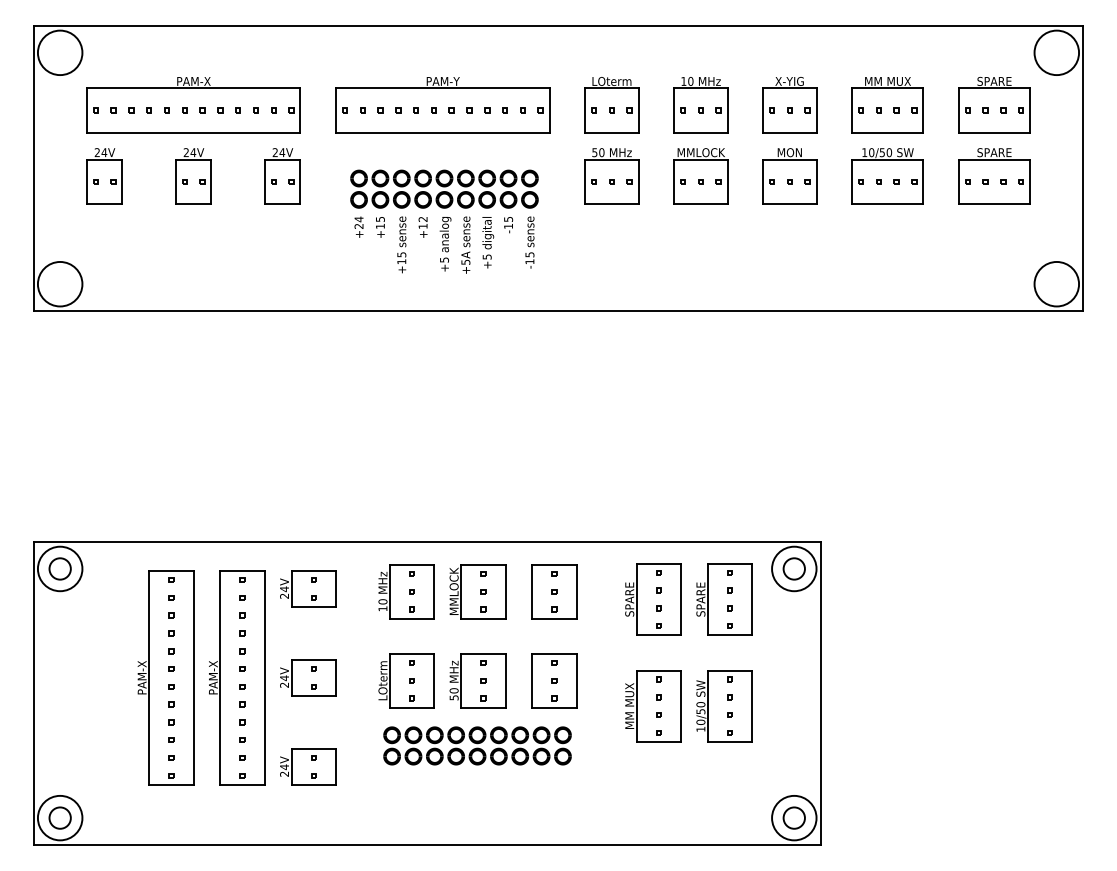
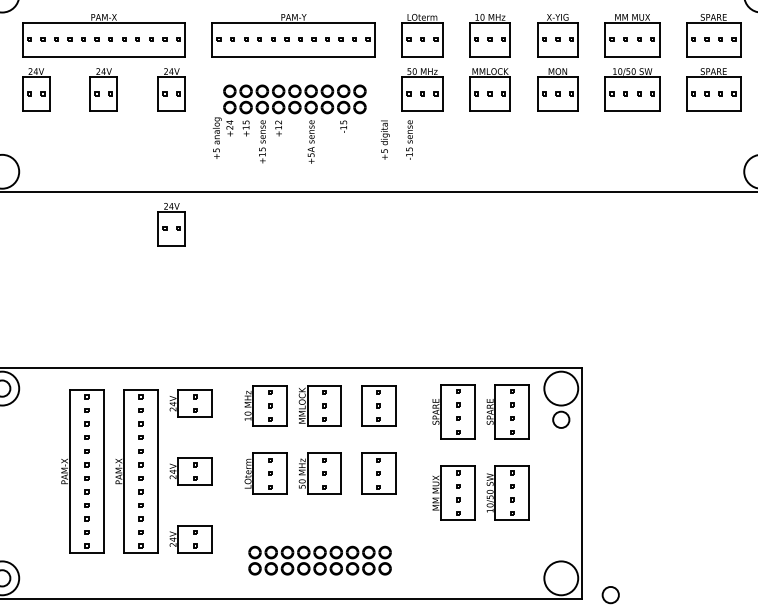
text: (488, 242) -> (385, 140), moved
text: (529, 242) -> (409, 140), moved
text: (445, 244) -> (217, 138), moved
part: (282, 353) -> (171, 224), added
circle: (793, 568) -> (560, 419), moved
part: (477, 745) -> (320, 560), moved
circle: (793, 817) -> (610, 594), moved

